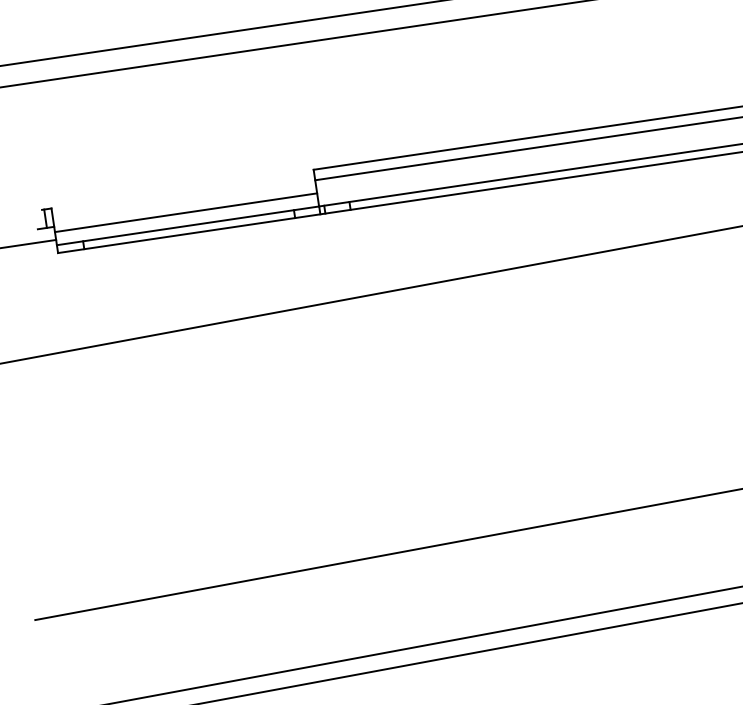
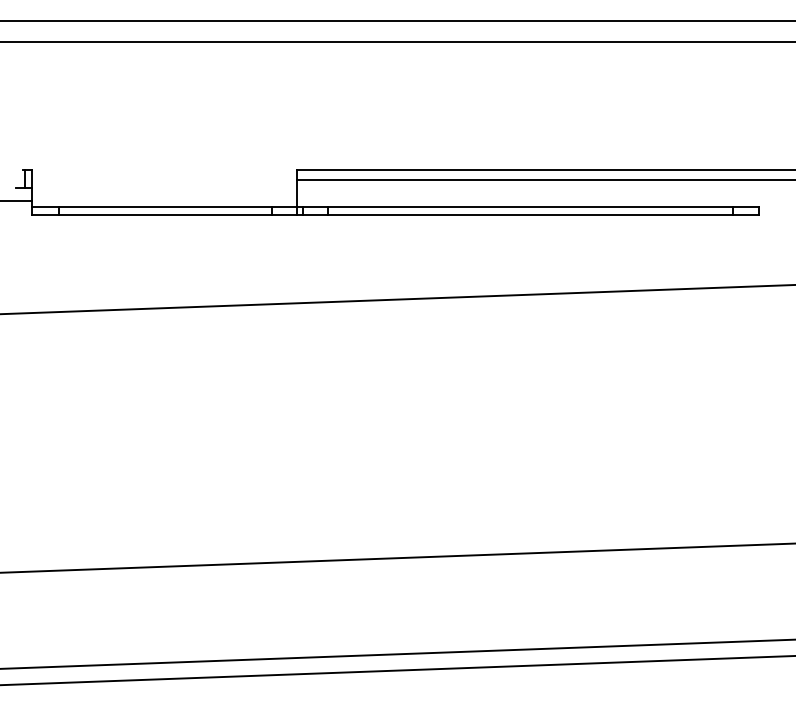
line: (185, 212) -> (164, 193), removed

